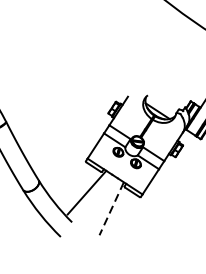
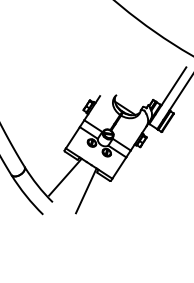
line: (111, 208) -> (86, 190), dashed -> solid

